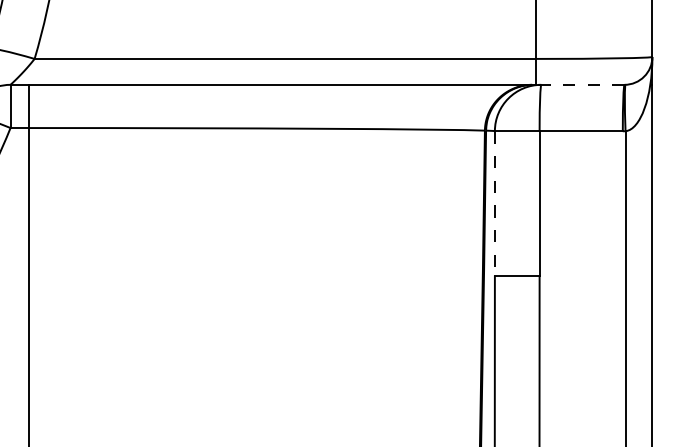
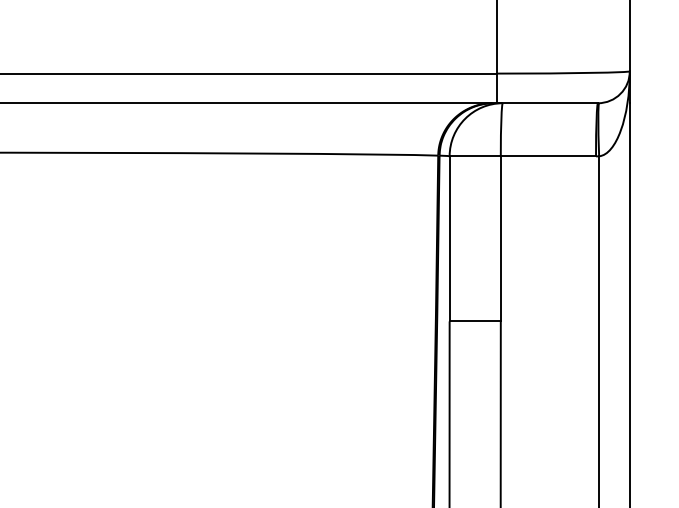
line: (579, 84) -> (546, 102), dashed -> solid
line: (494, 203) -> (449, 239), dashed -> solid

